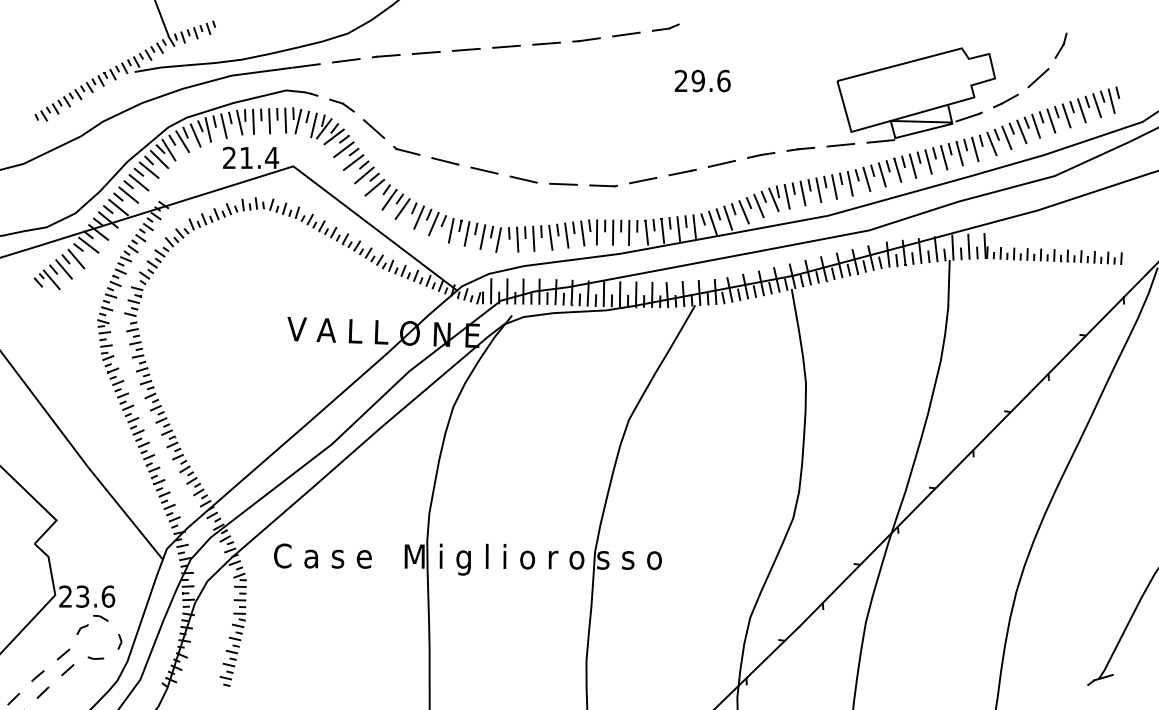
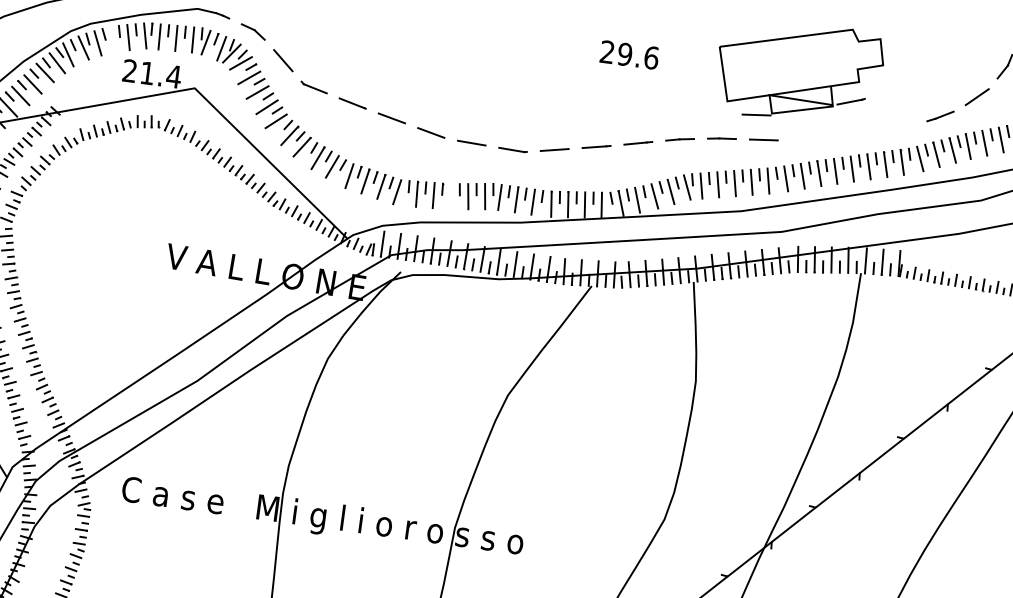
part: (915, 95) -> (798, 72), moved
line: (208, 129) -> (112, 38), removed
line: (550, 237) -> (451, 196), removed

